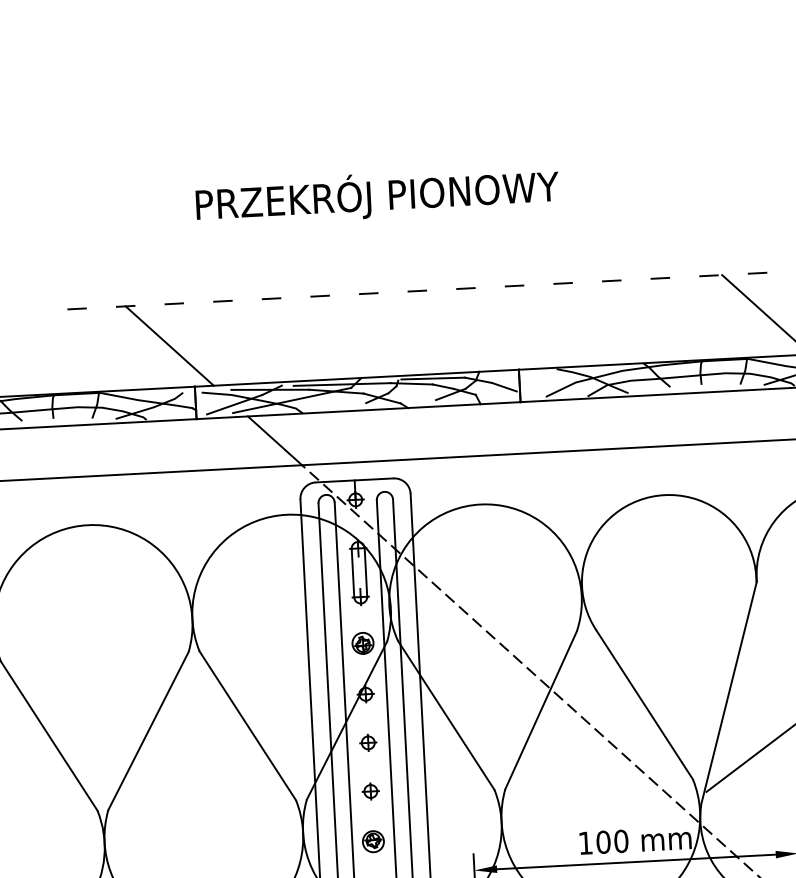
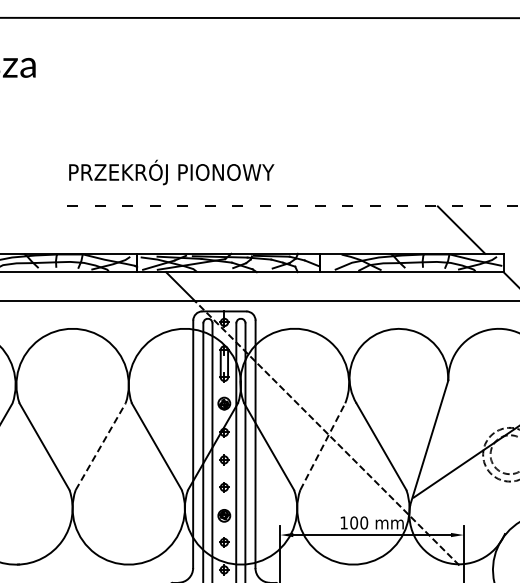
text: (377, 195) -> (171, 172), moved
line: (168, 344) -> (123, 229), removed
line: (540, 710) -> (322, 446), solid -> dashed
line: (148, 730) -> (100, 446), solid -> dashed

